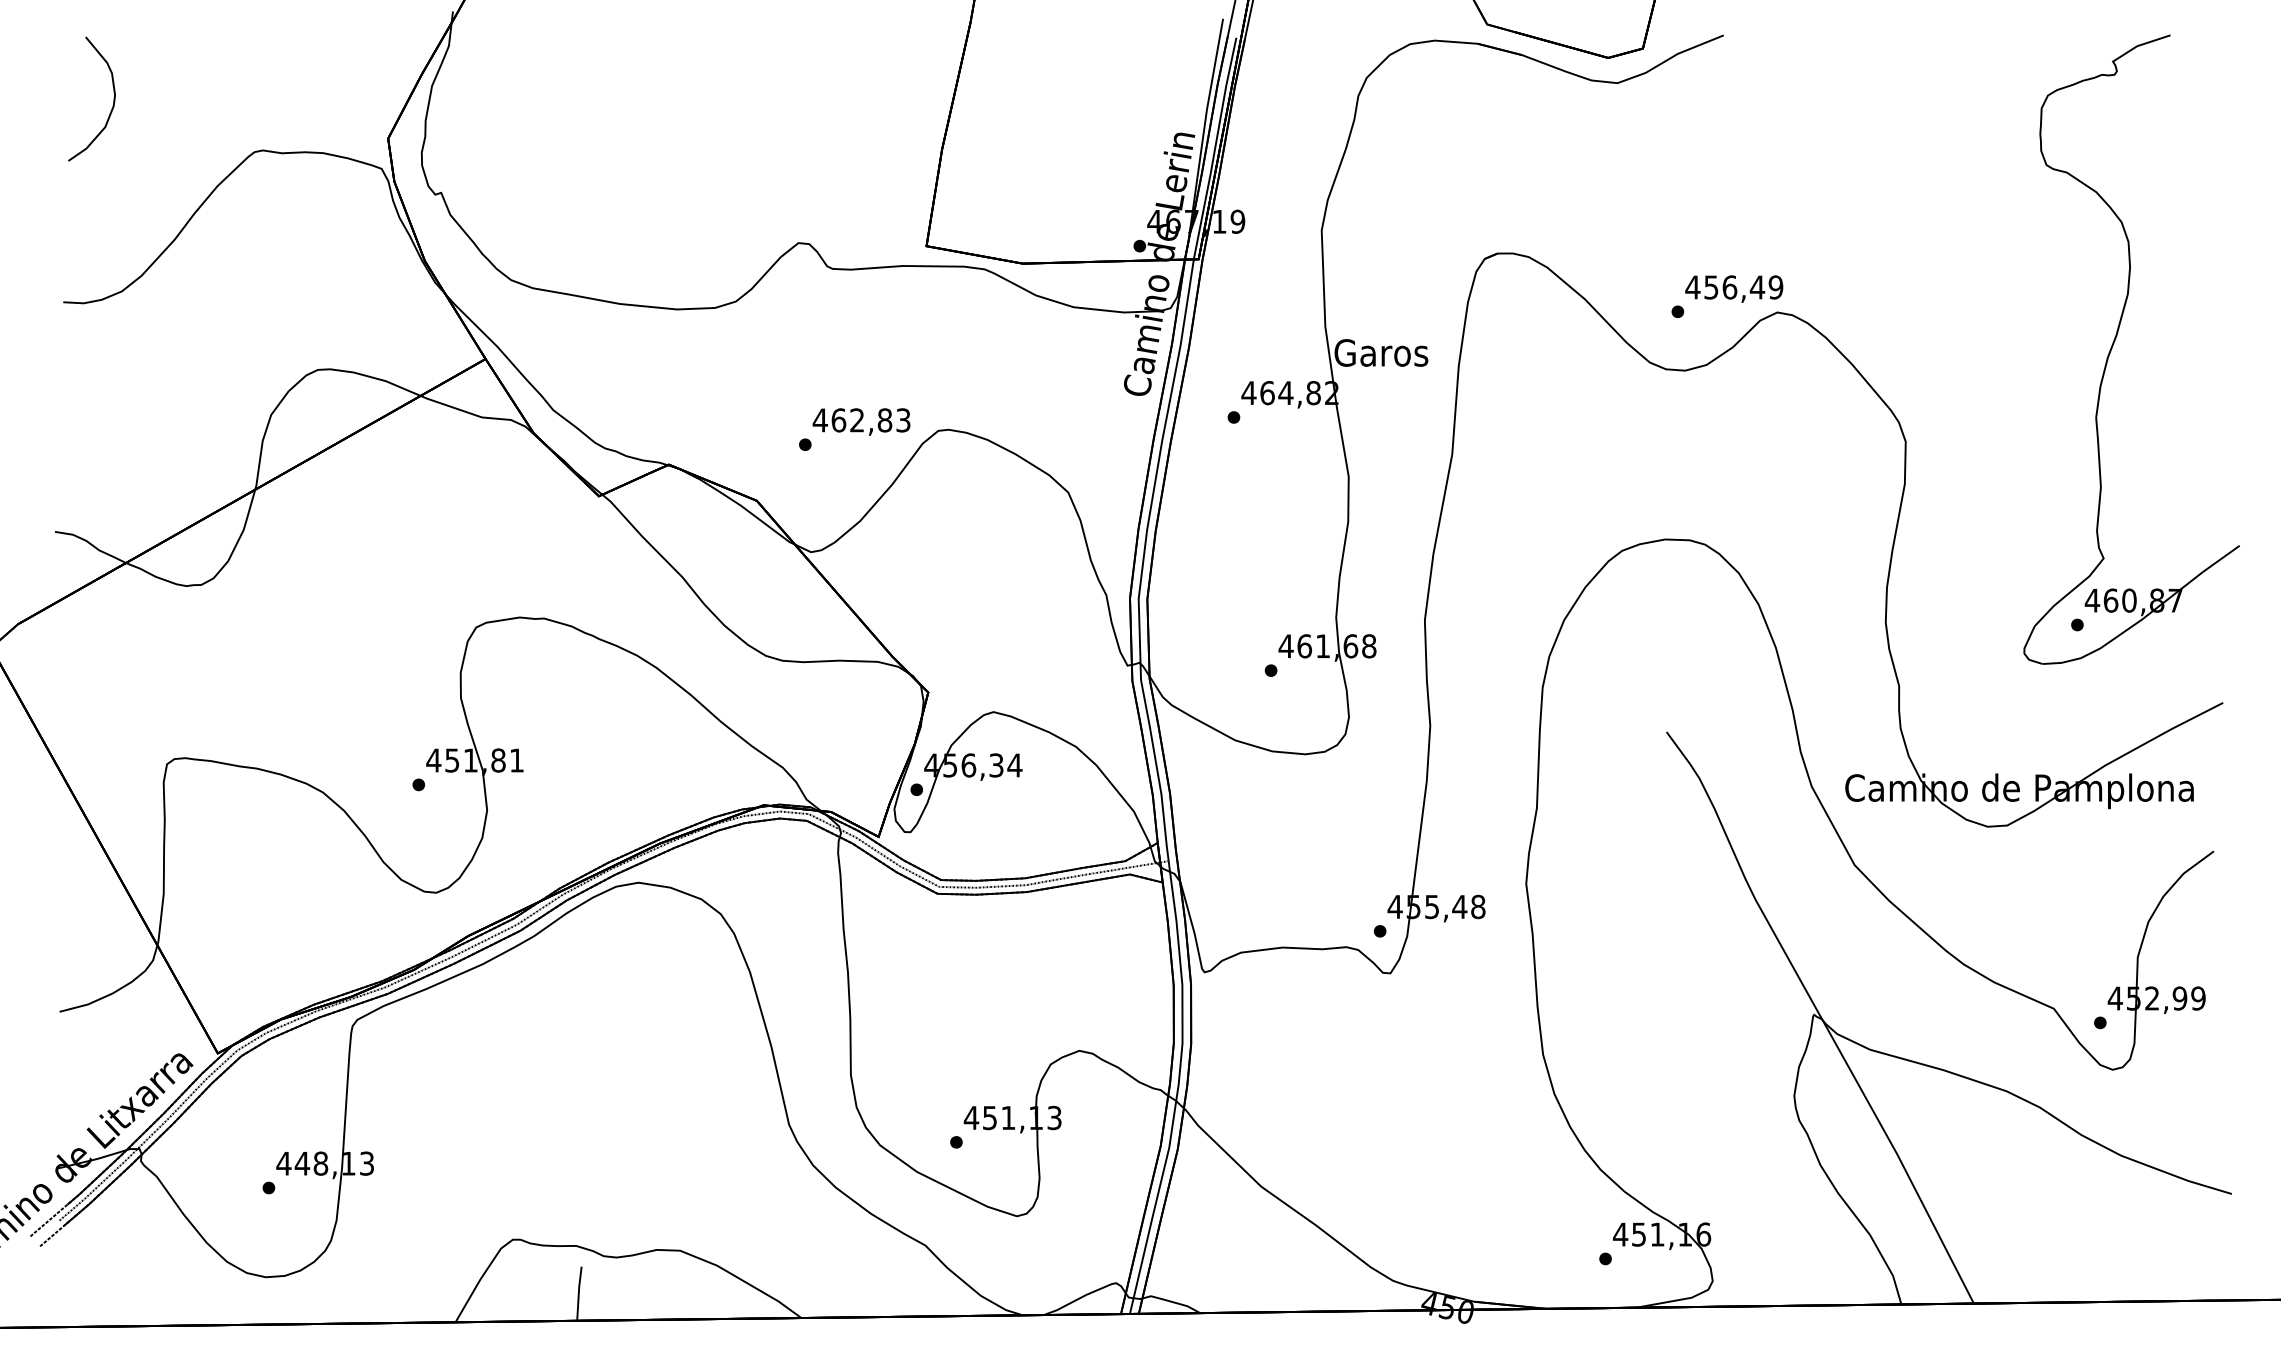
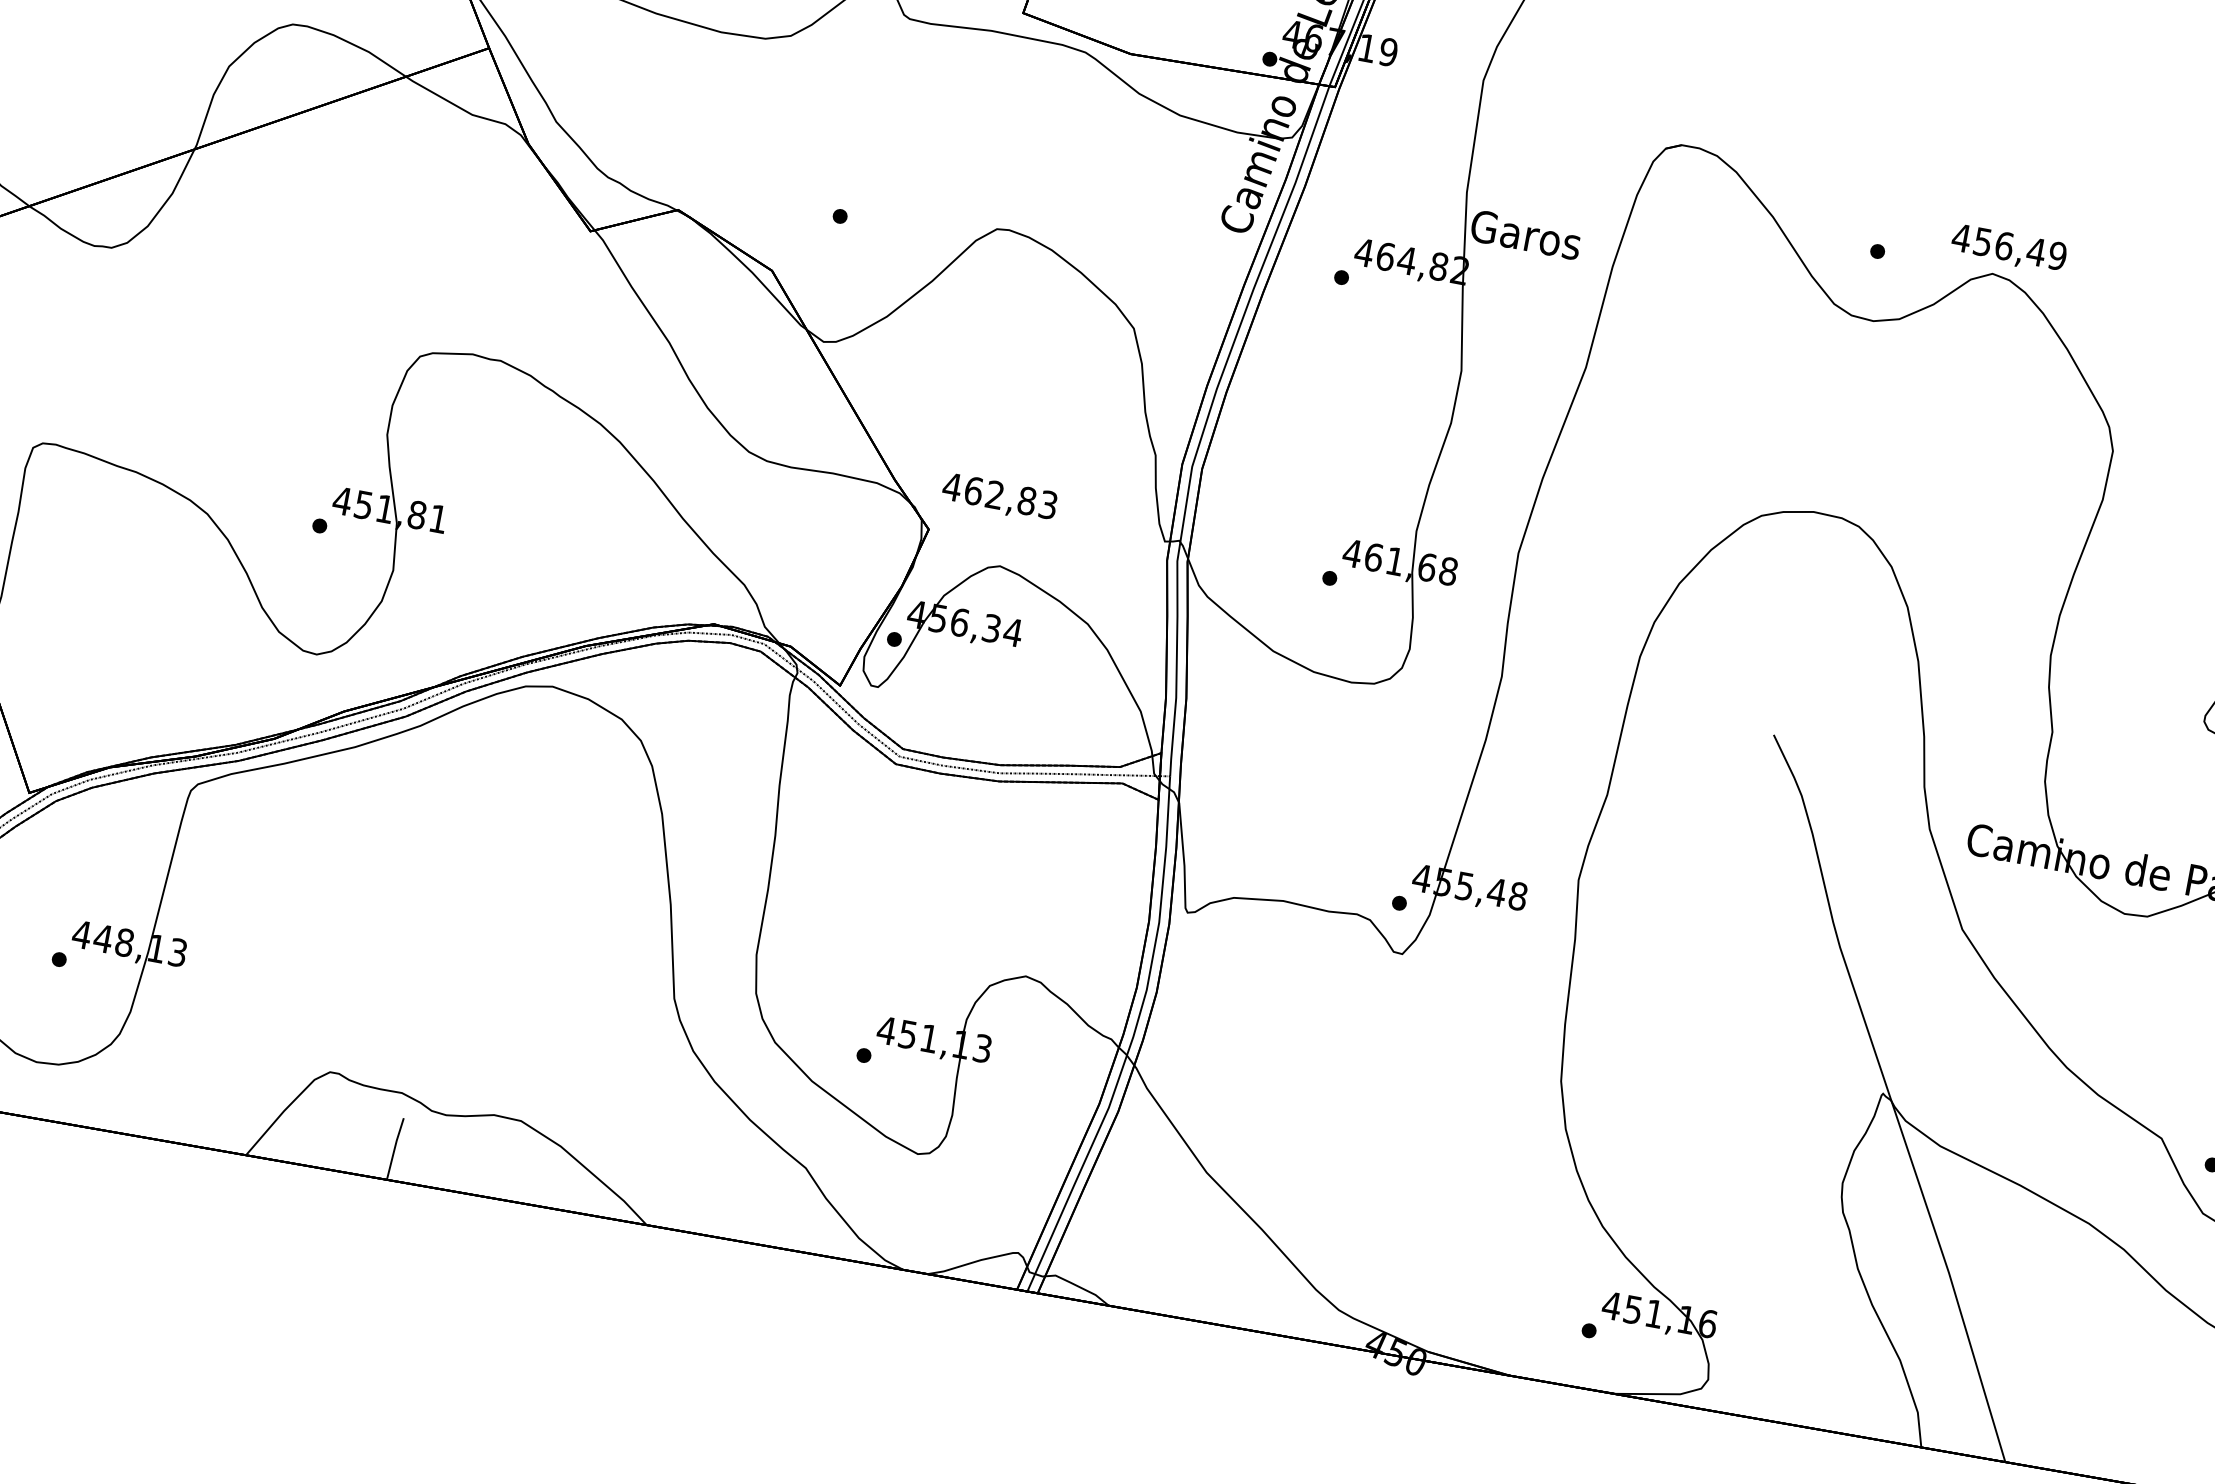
text: (1734, 288) -> (2009, 248), moved
text: (861, 421) -> (999, 497), moved

